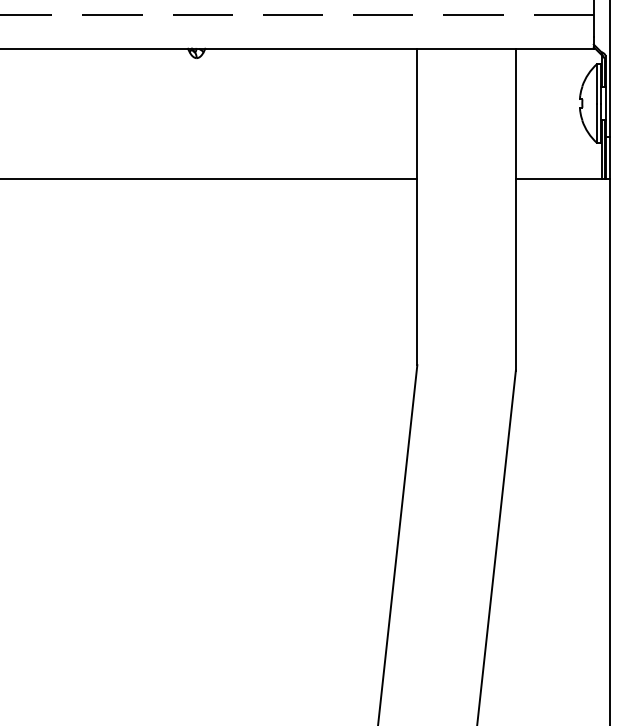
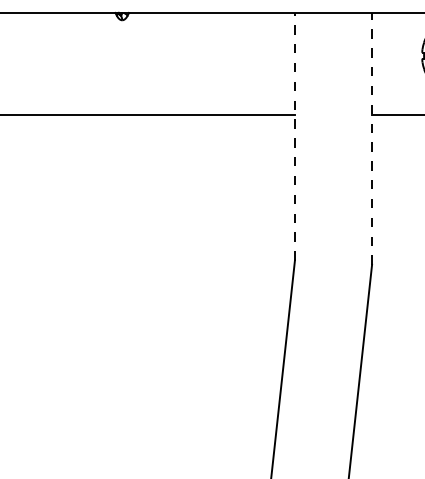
line: (417, 206) -> (295, 136), solid -> dashed
line: (515, 209) -> (371, 138), solid -> dashed

